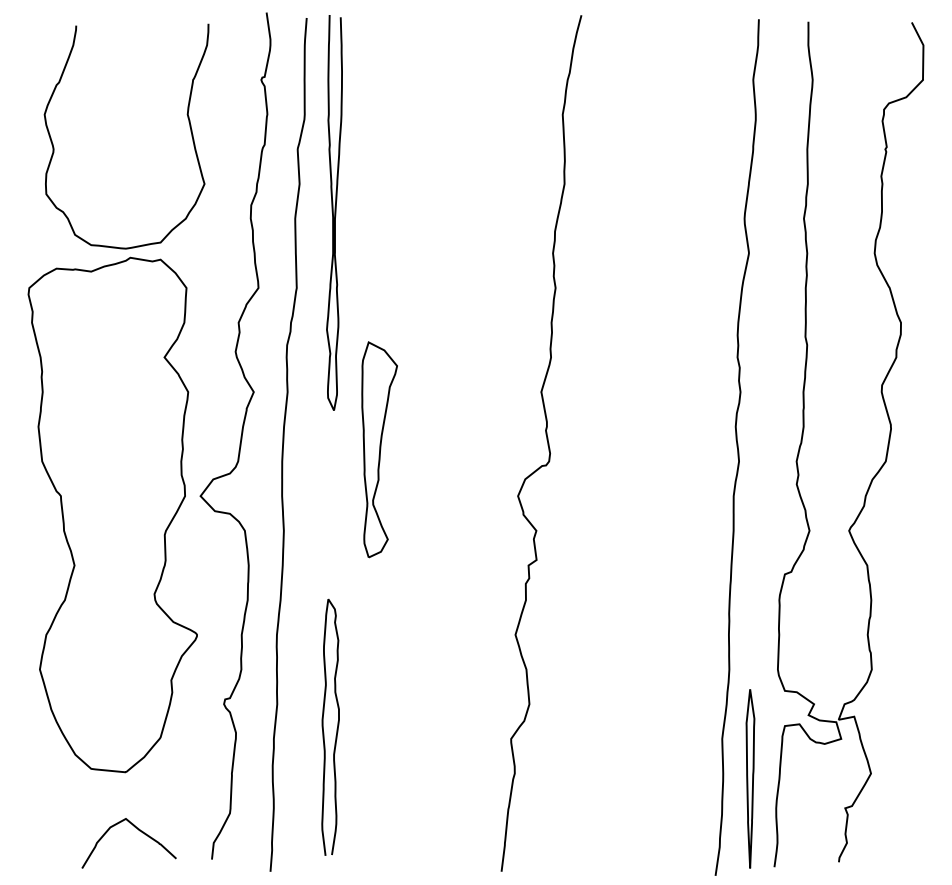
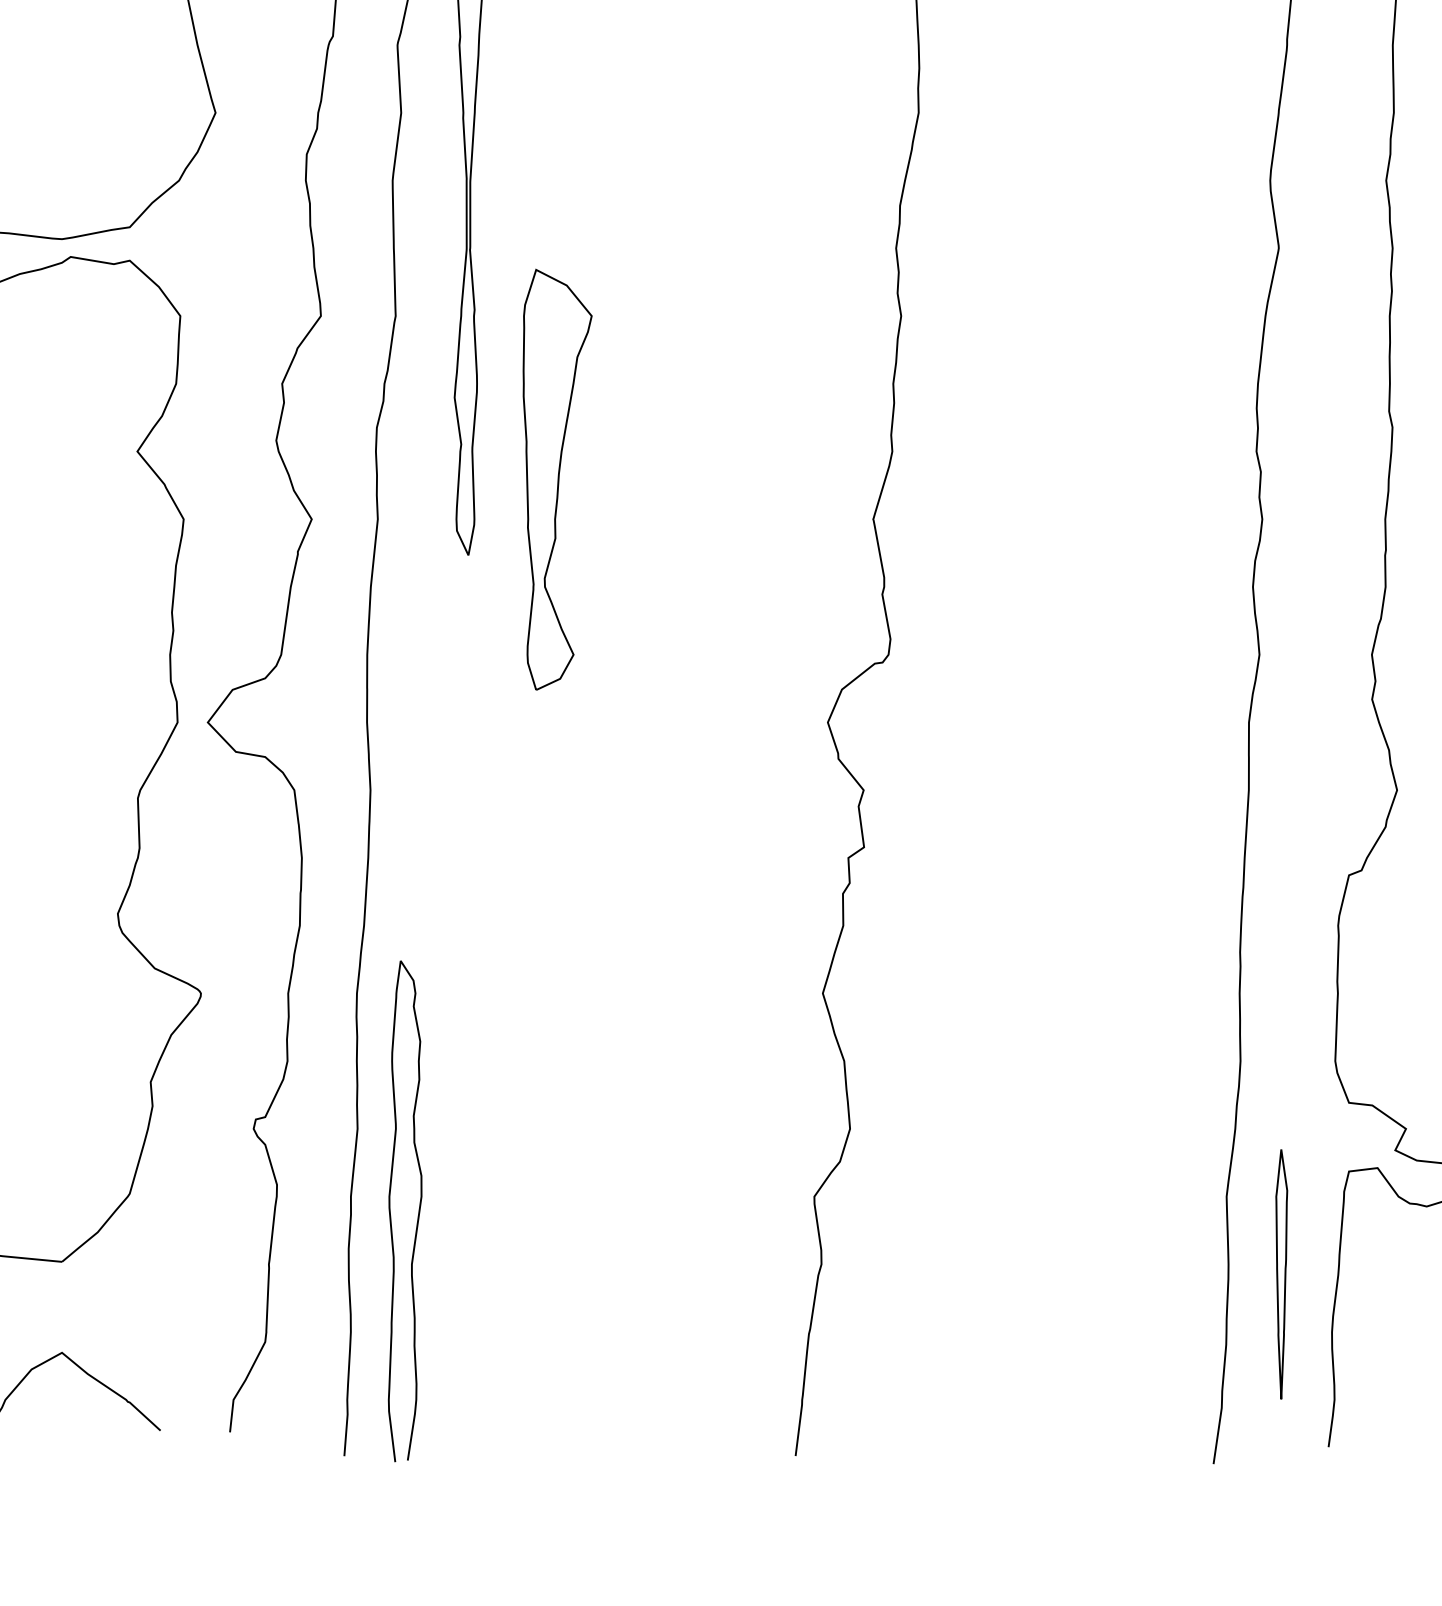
part: (379, 449) -> (557, 479), moved
curve: (336, 728) -> (416, 1213), moved
part: (750, 778) -> (1281, 1273), size x0.71

